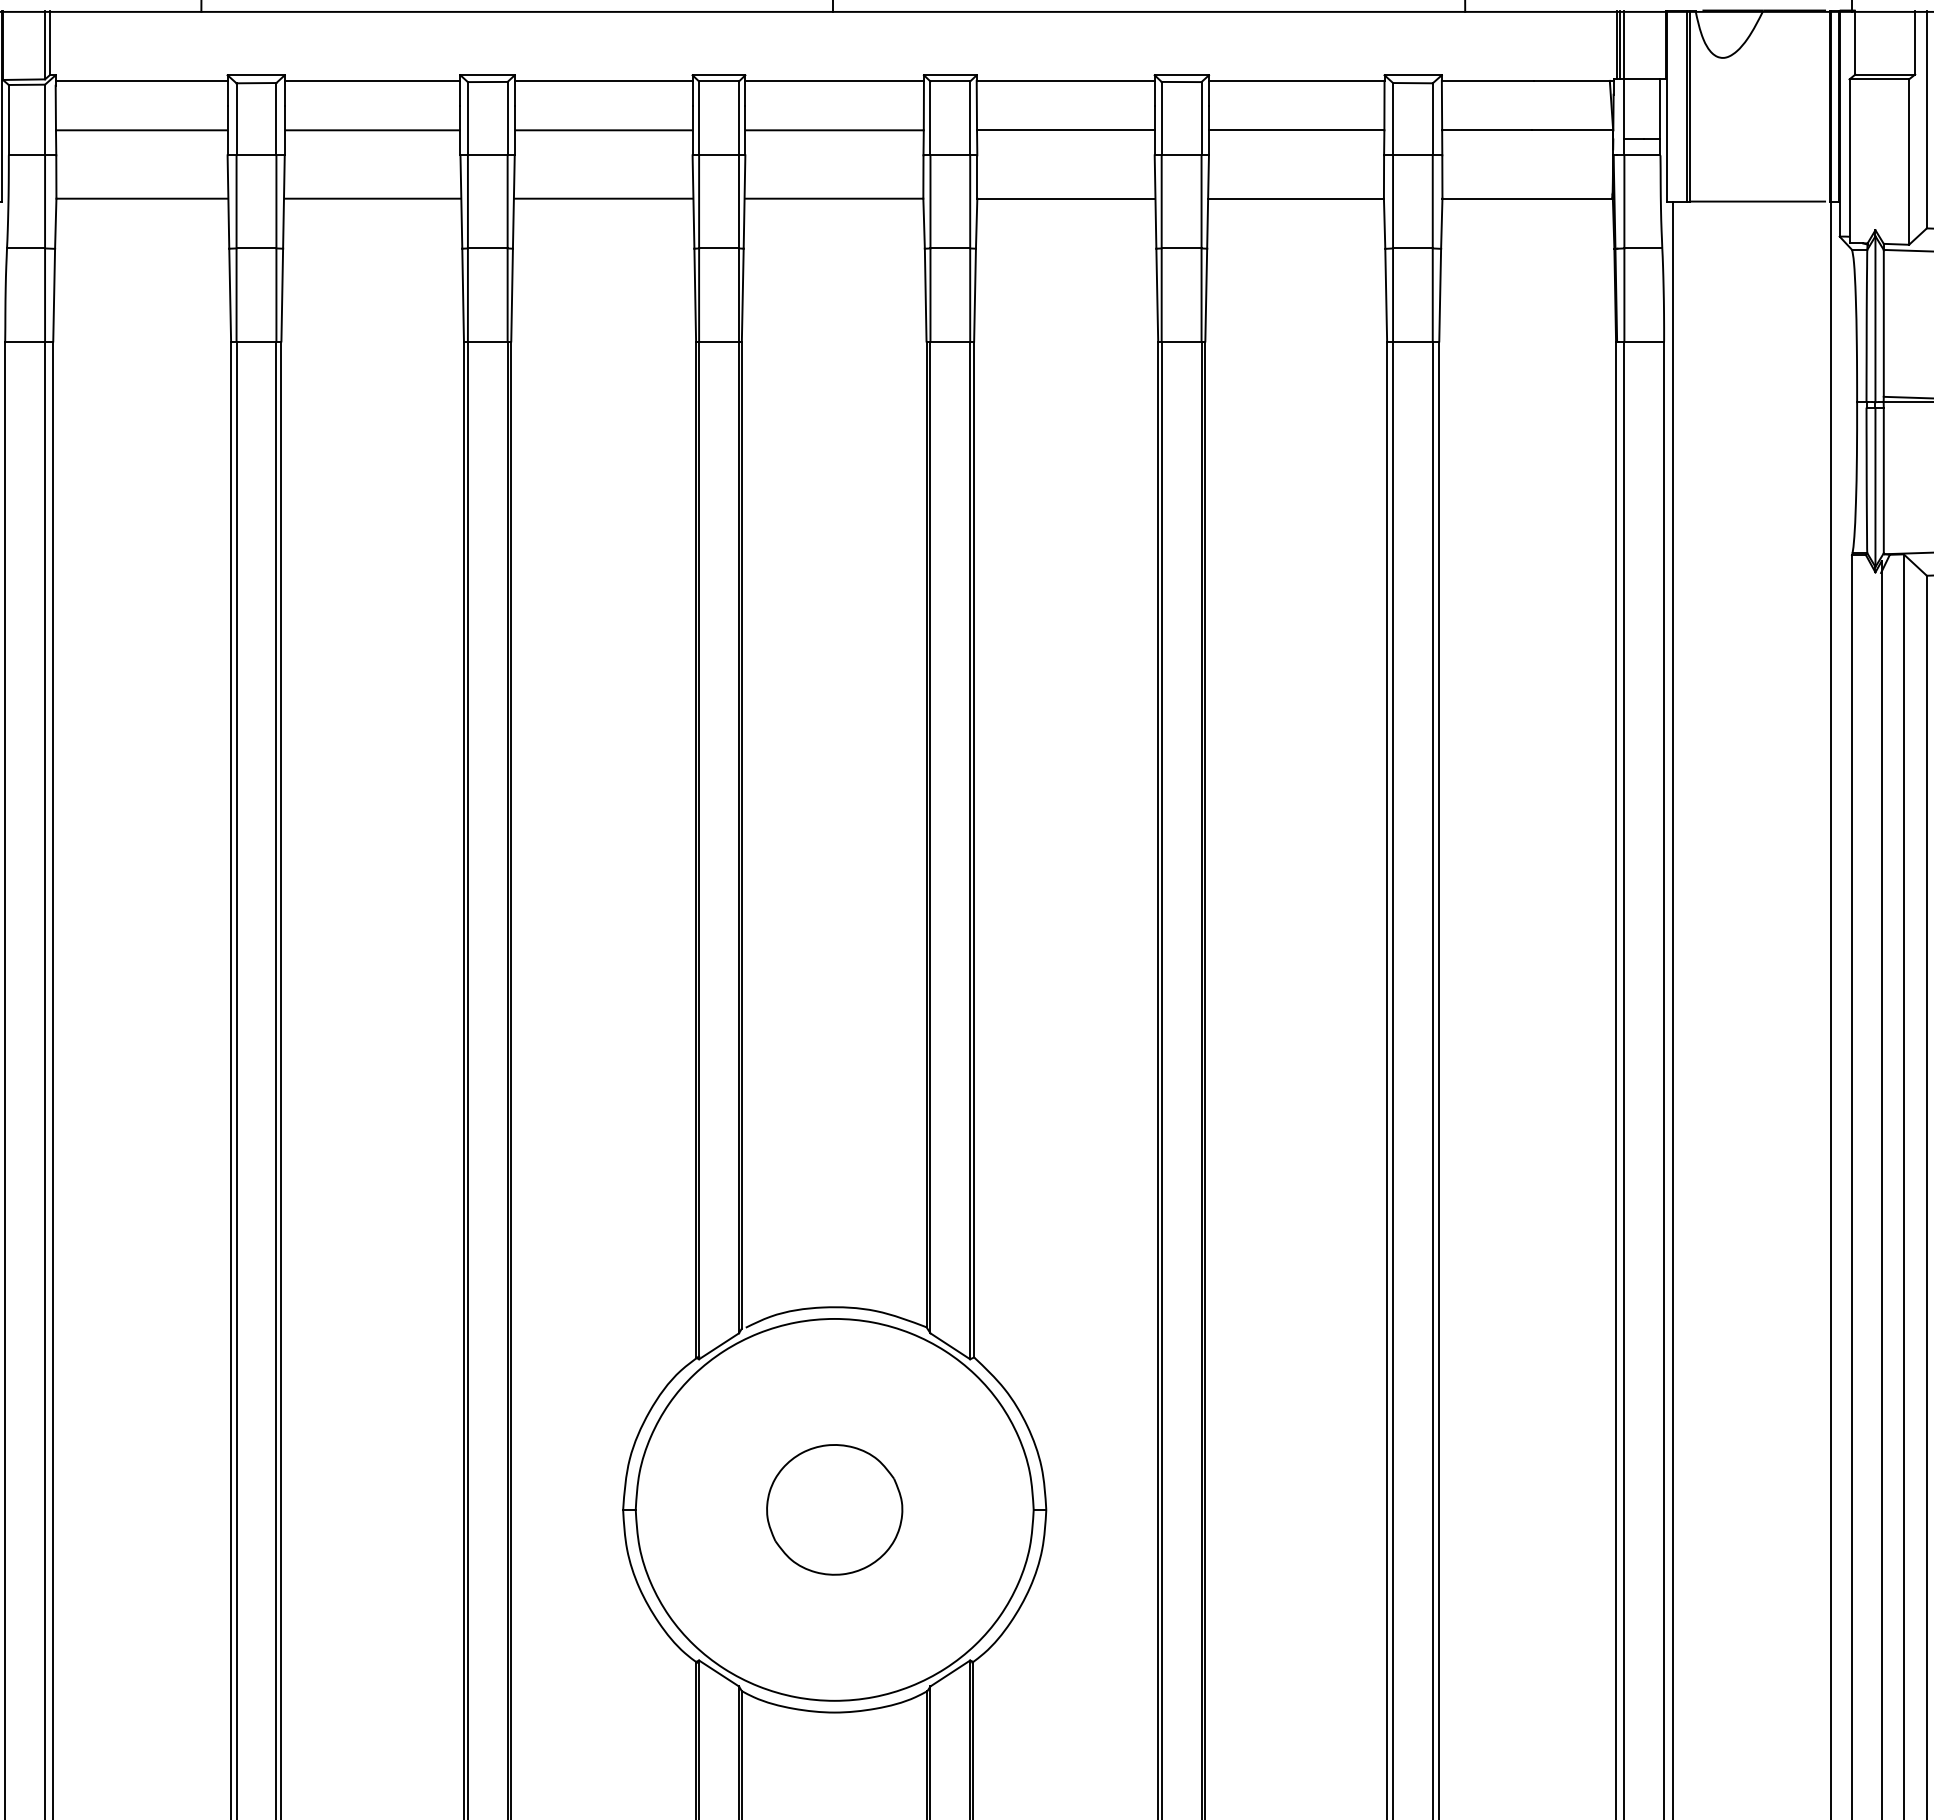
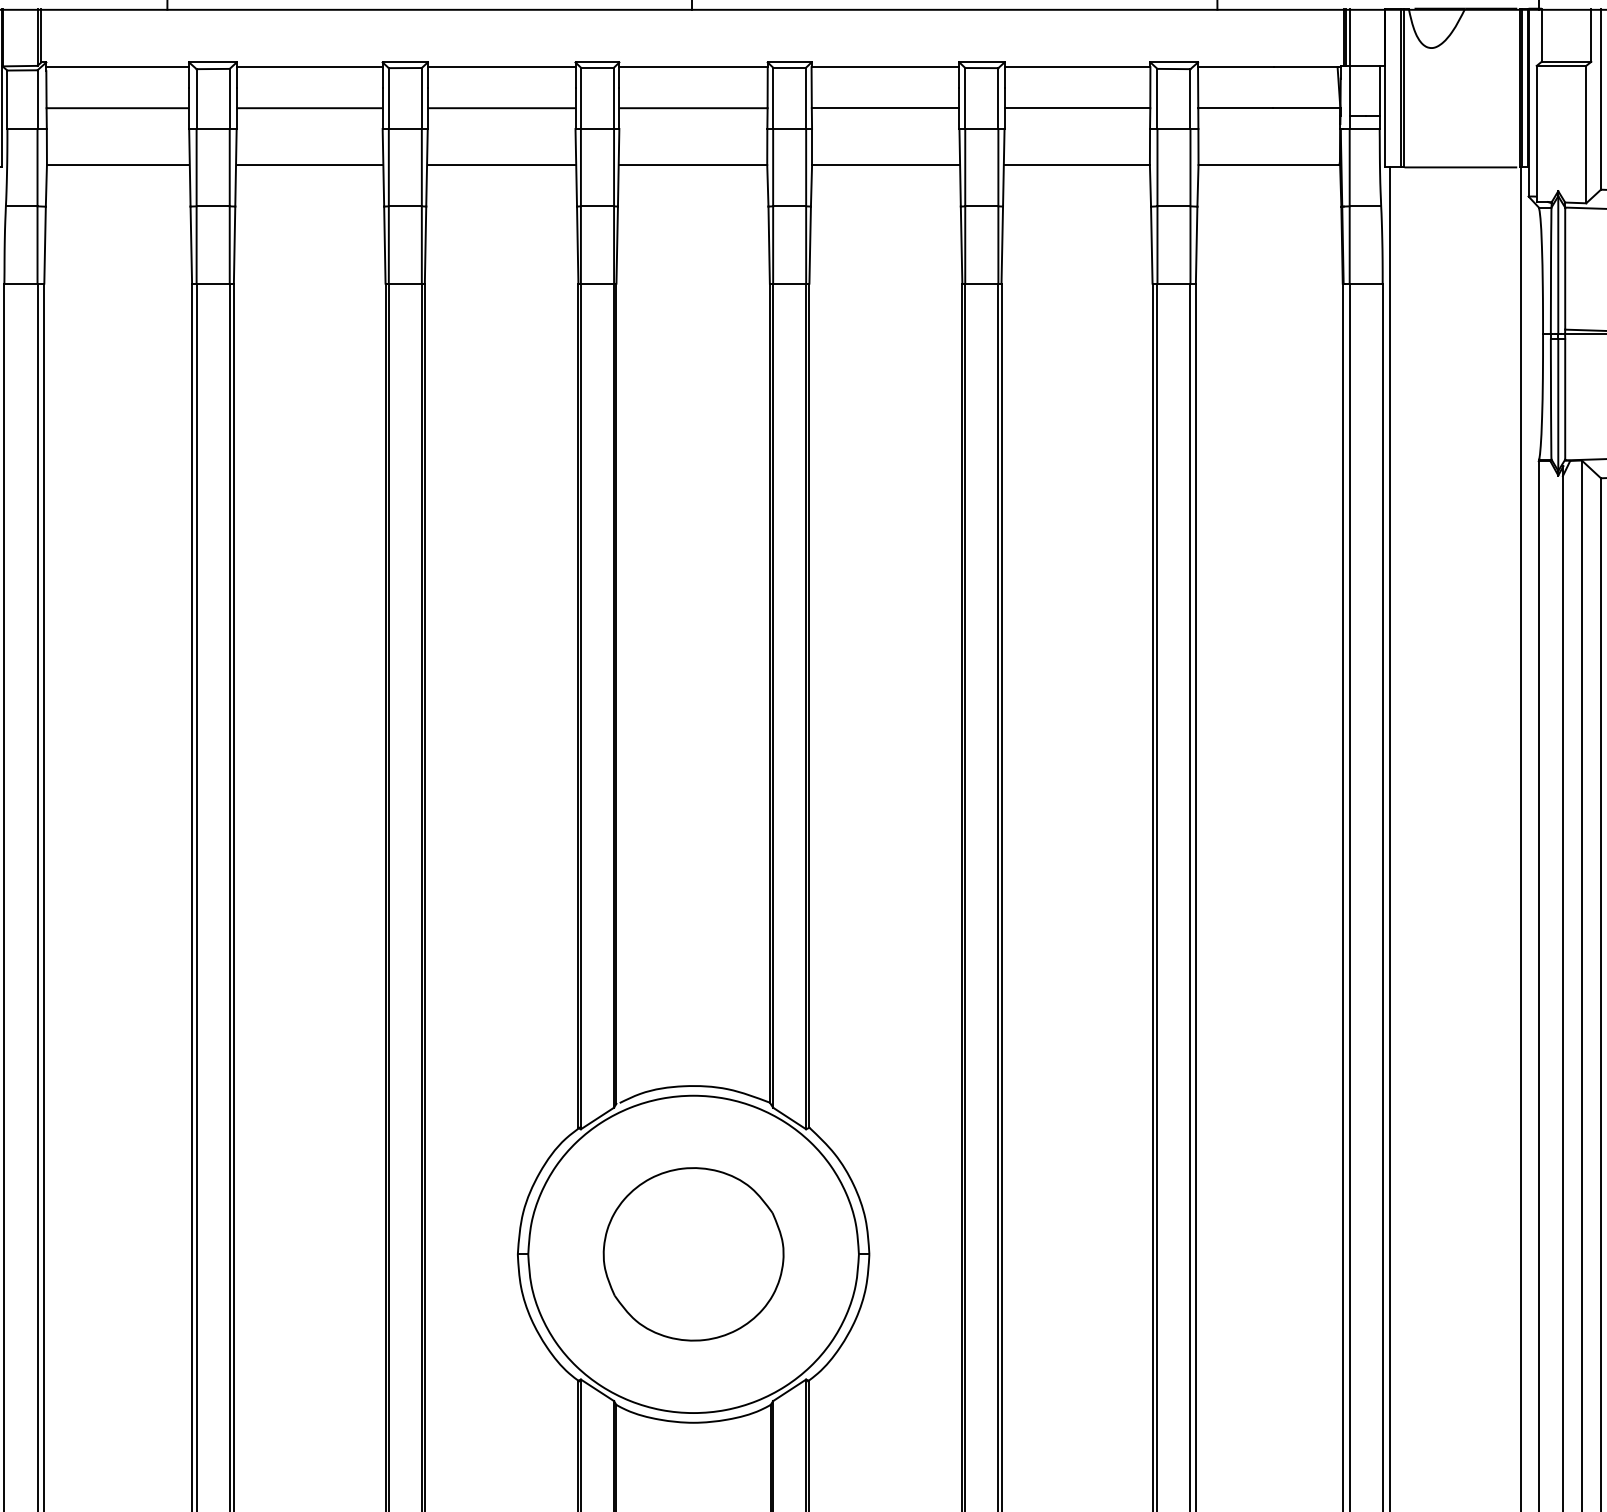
part: (834, 1509) -> (693, 1254), size x1.6

